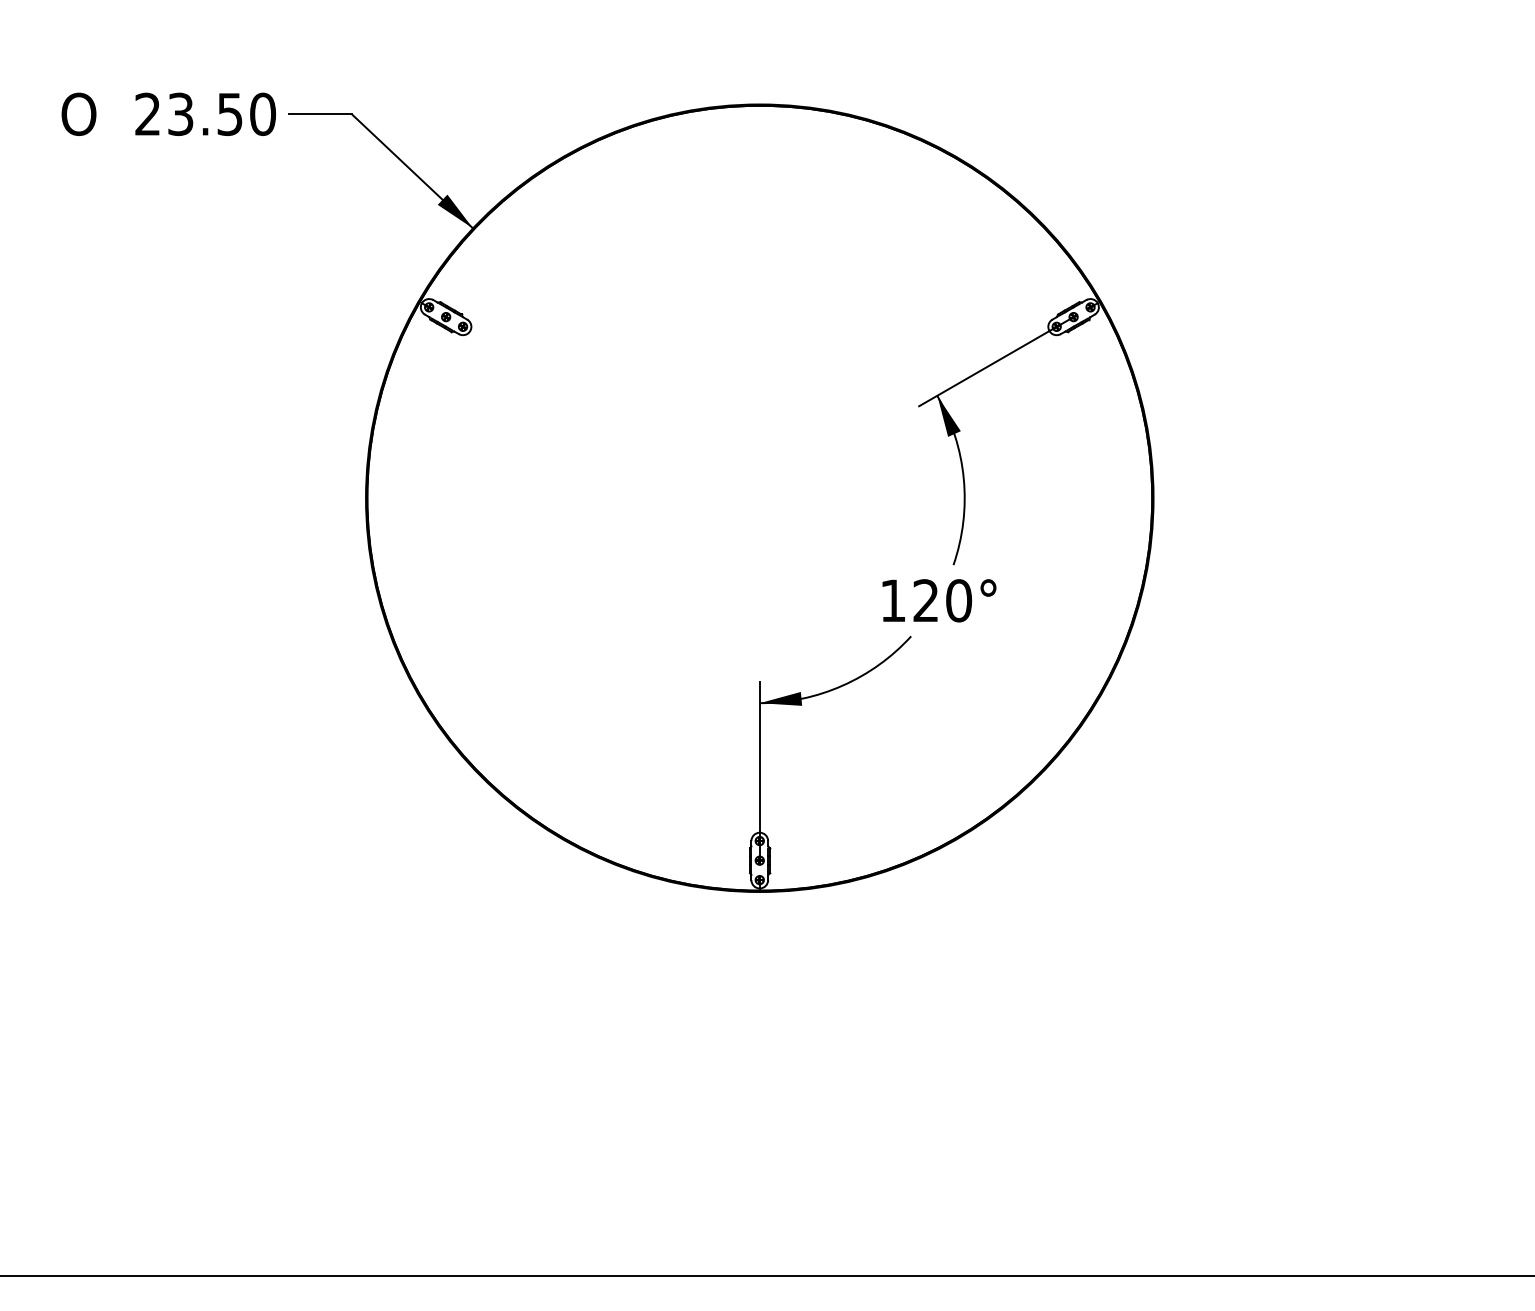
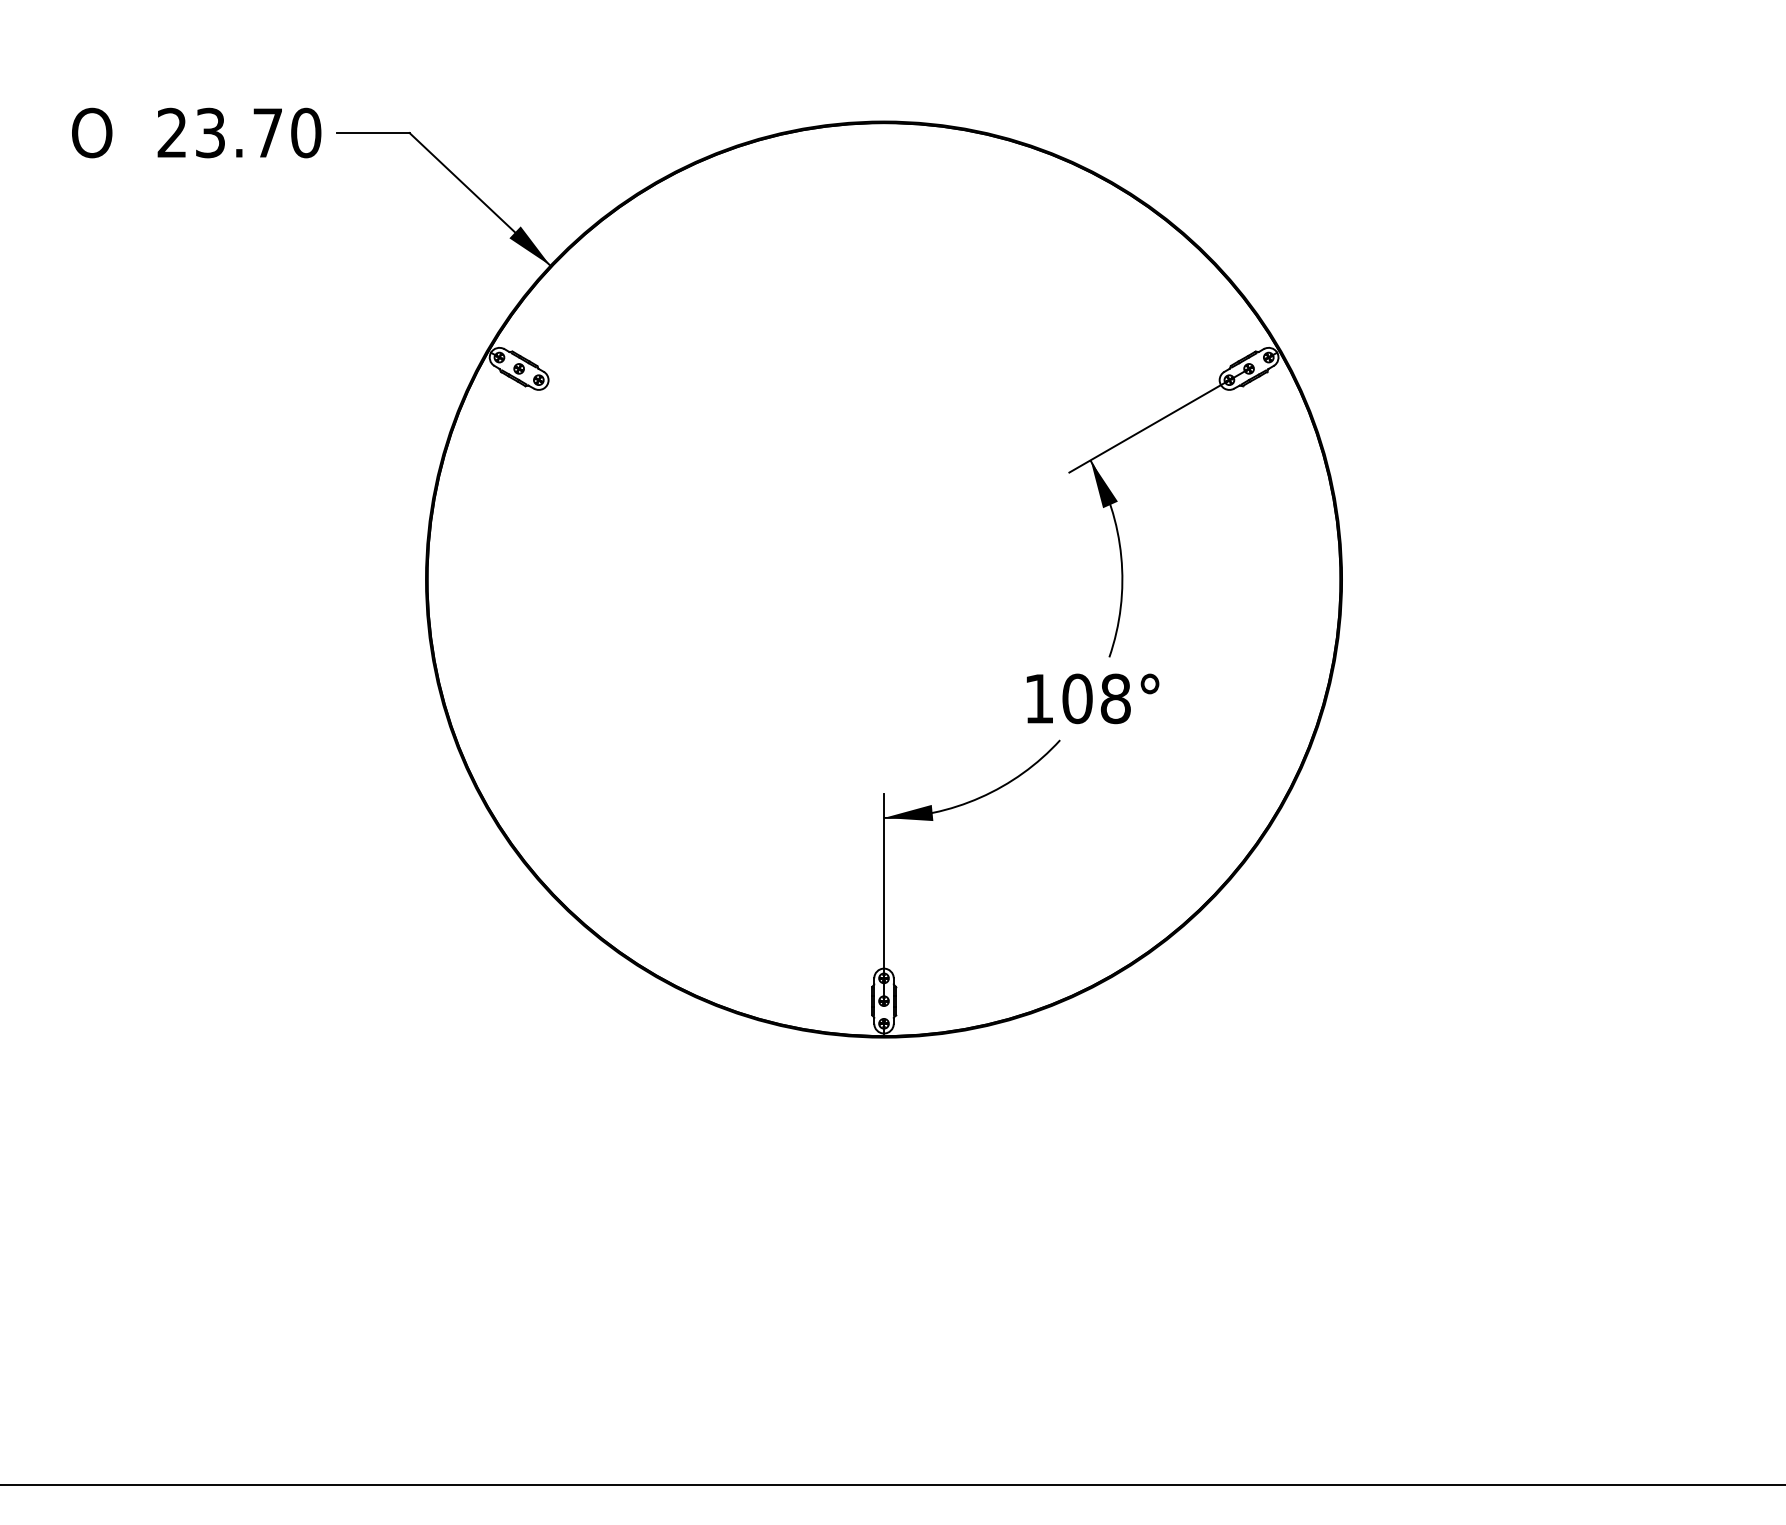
text: (229, 114) -> (267, 133), 23.50 -> 23.70
text: (942, 600) -> (1096, 698), 120° -> 108°

